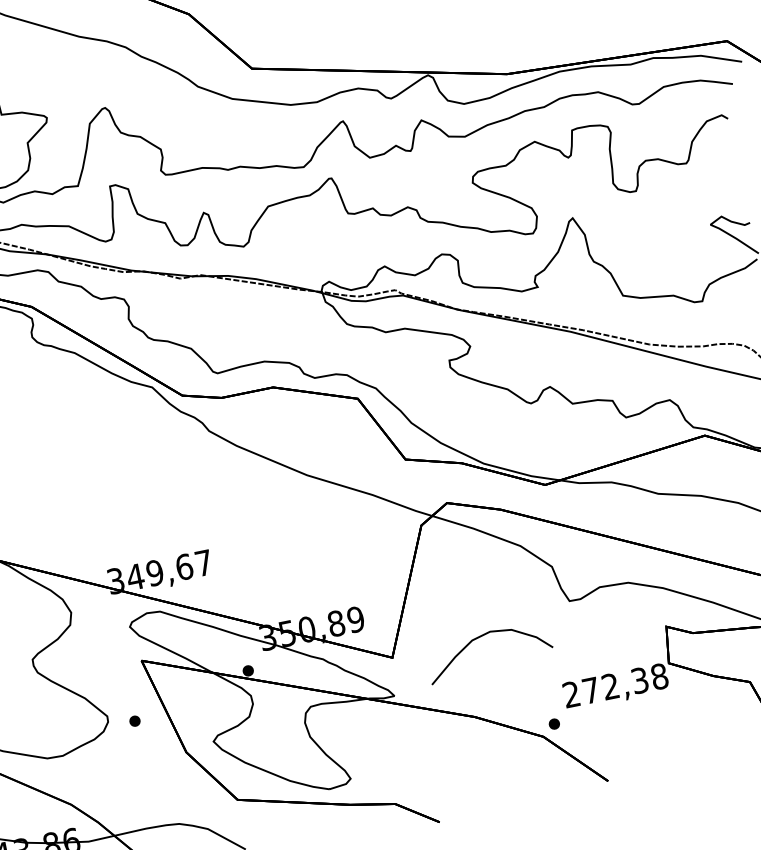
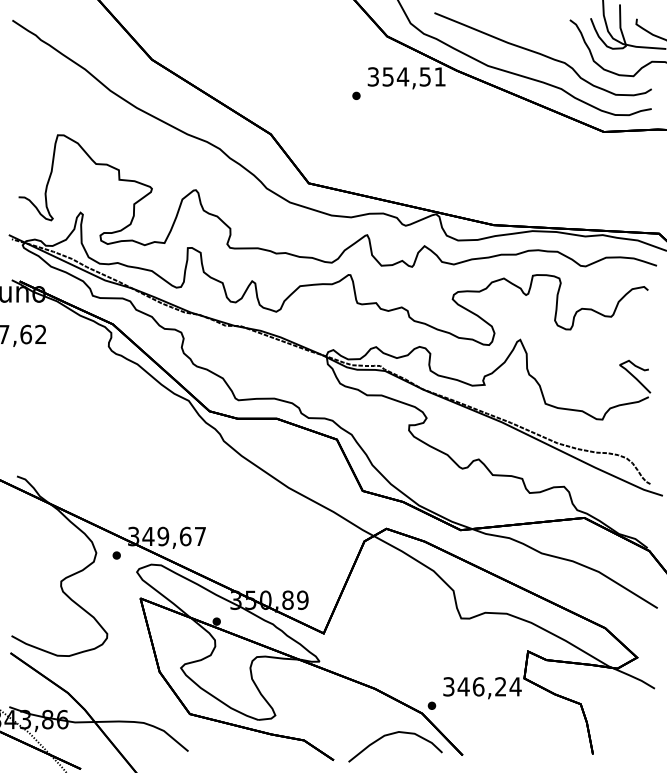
curve: (480, 638) -> (390, 735), moved
text: (615, 685) -> (482, 686), 272,38 -> 346,24
part: (134, 721) -> (116, 555), moved

